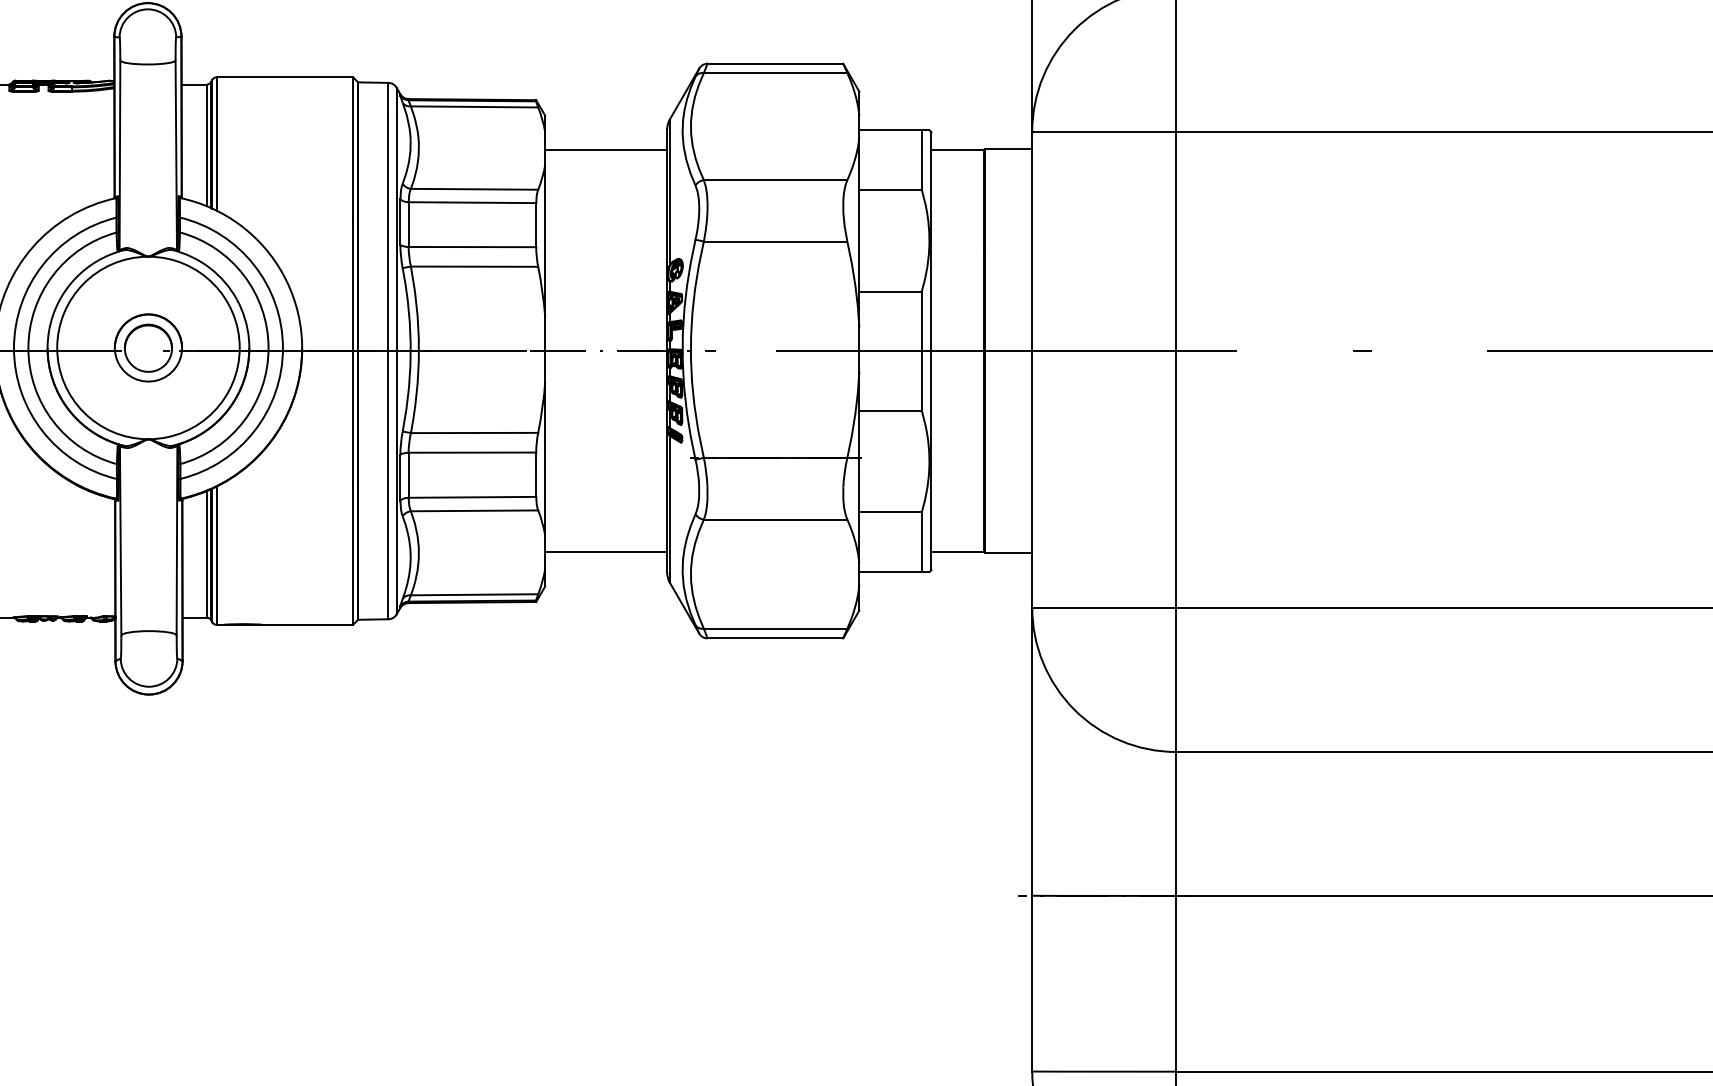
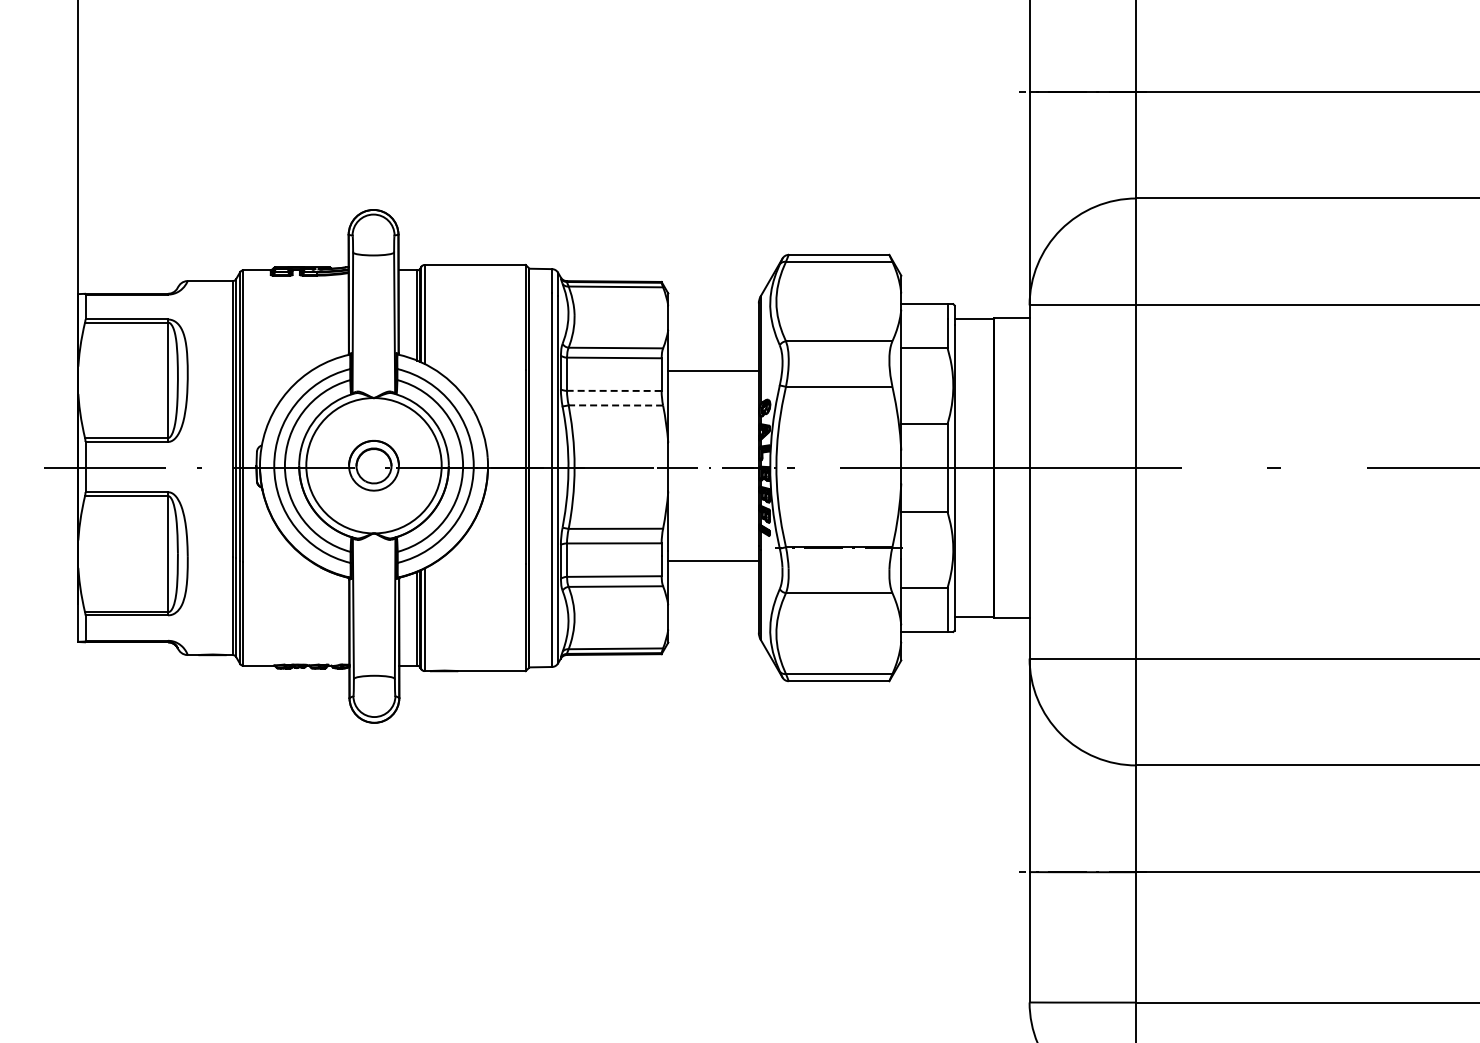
line: (606, 150) -> (713, 371), moved
line: (471, 246) -> (613, 390), solid -> dashed
line: (474, 266) -> (615, 405), solid -> dashed
line: (606, 551) -> (713, 560), moved

